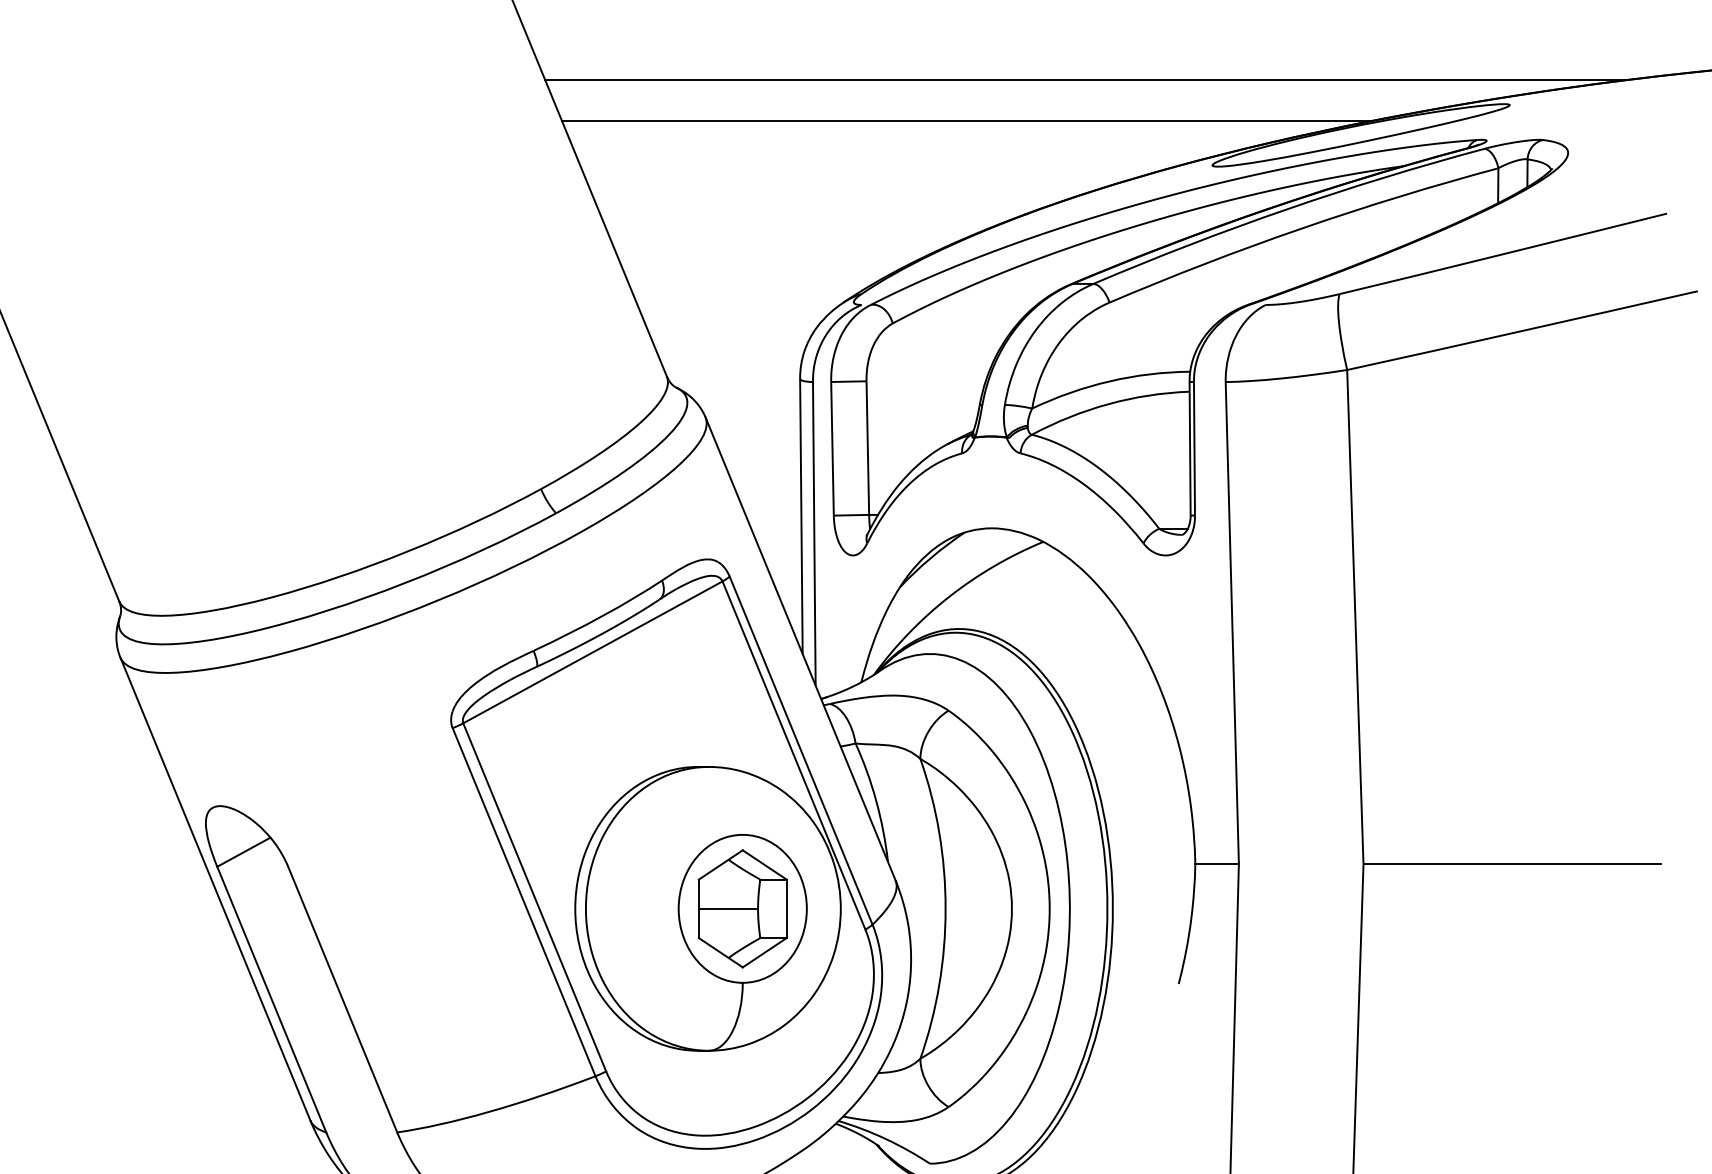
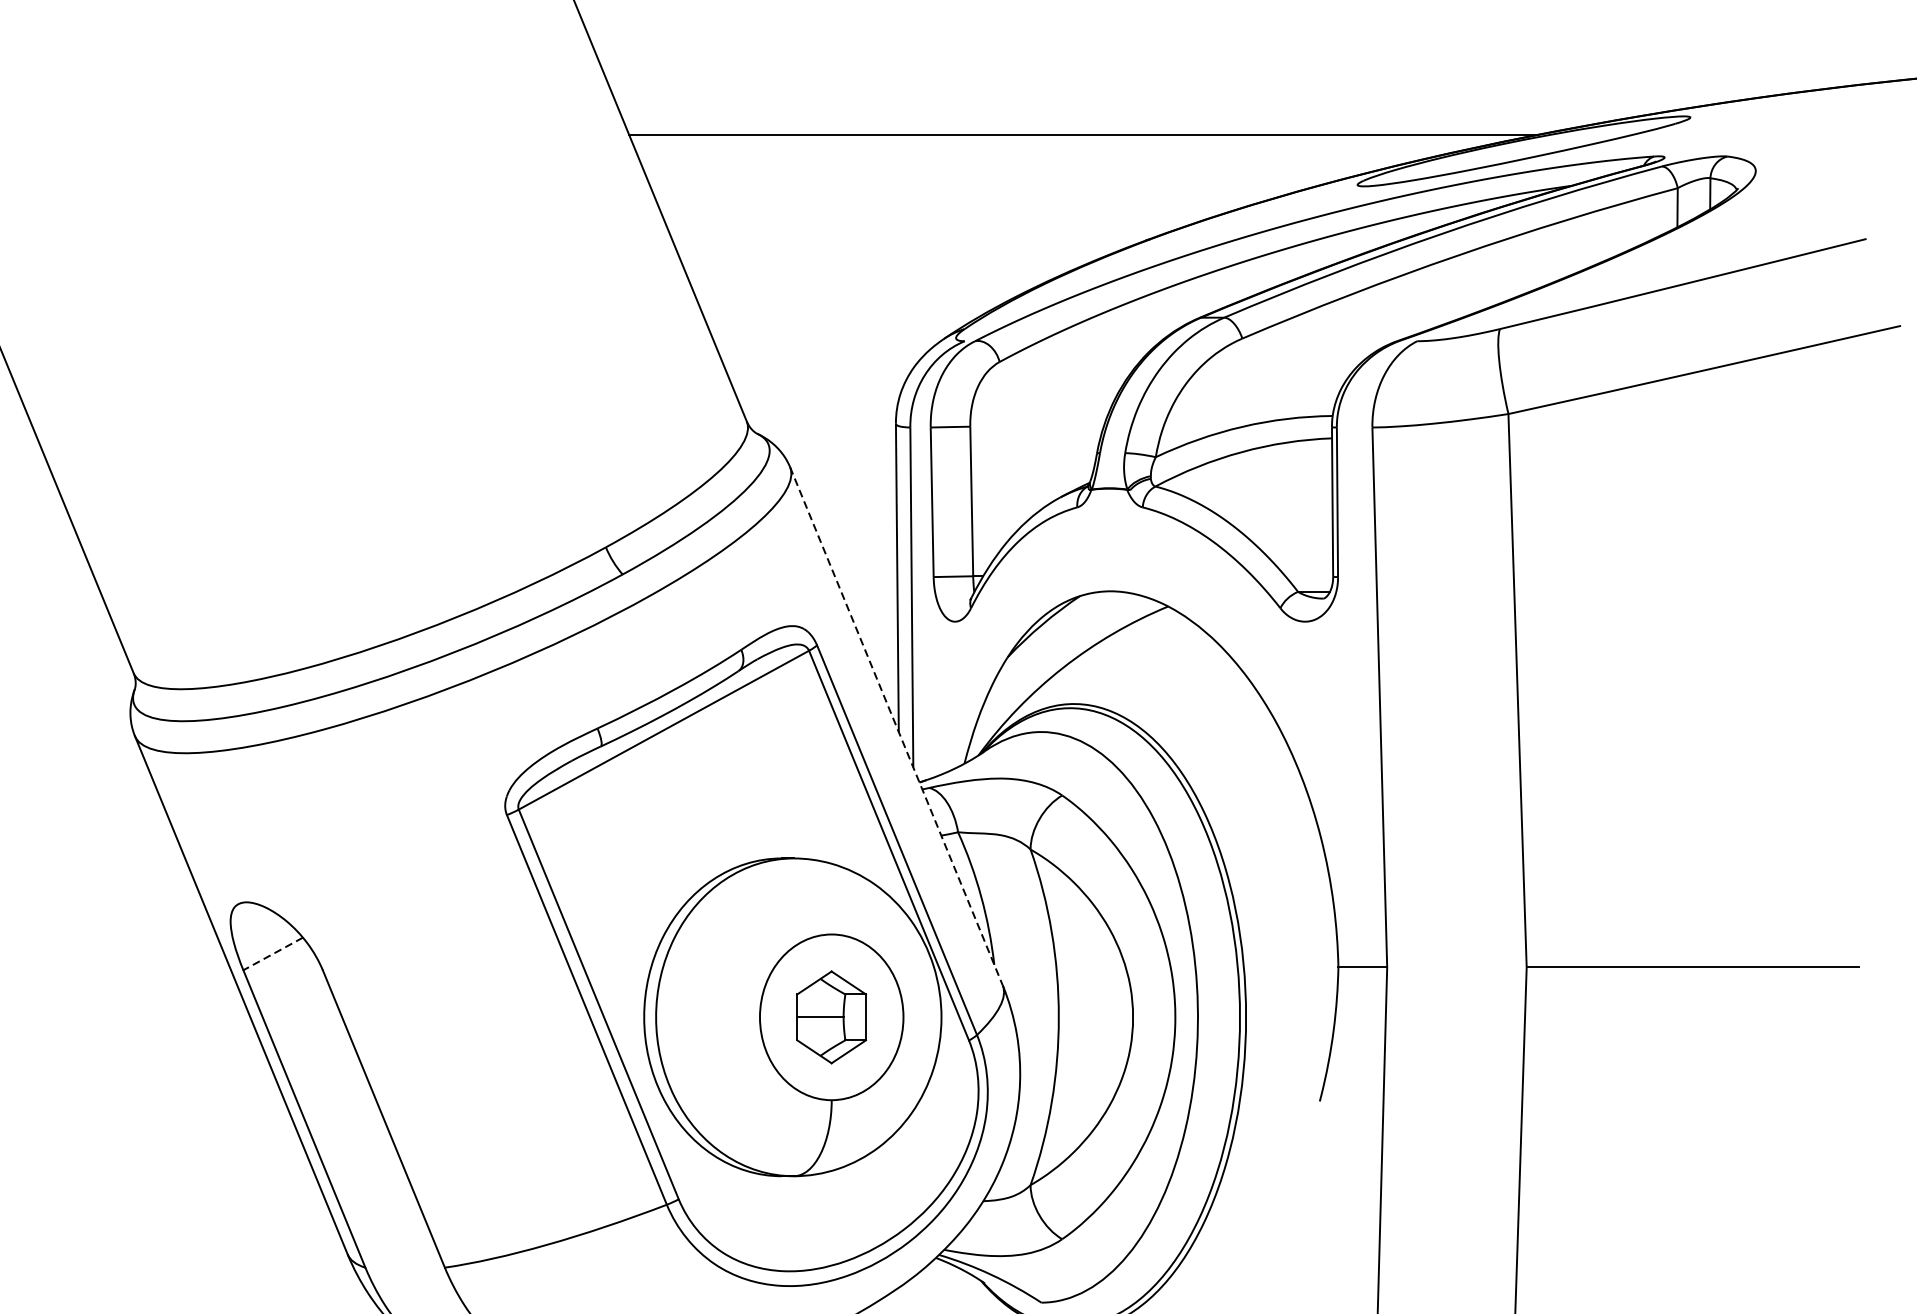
line: (1085, 80) -> (1215, 89), removed
line: (800, 649) -> (896, 726), solid -> dashed
line: (243, 852) -> (272, 954), solid -> dashed
part: (742, 908) -> (831, 1016), size x0.7

